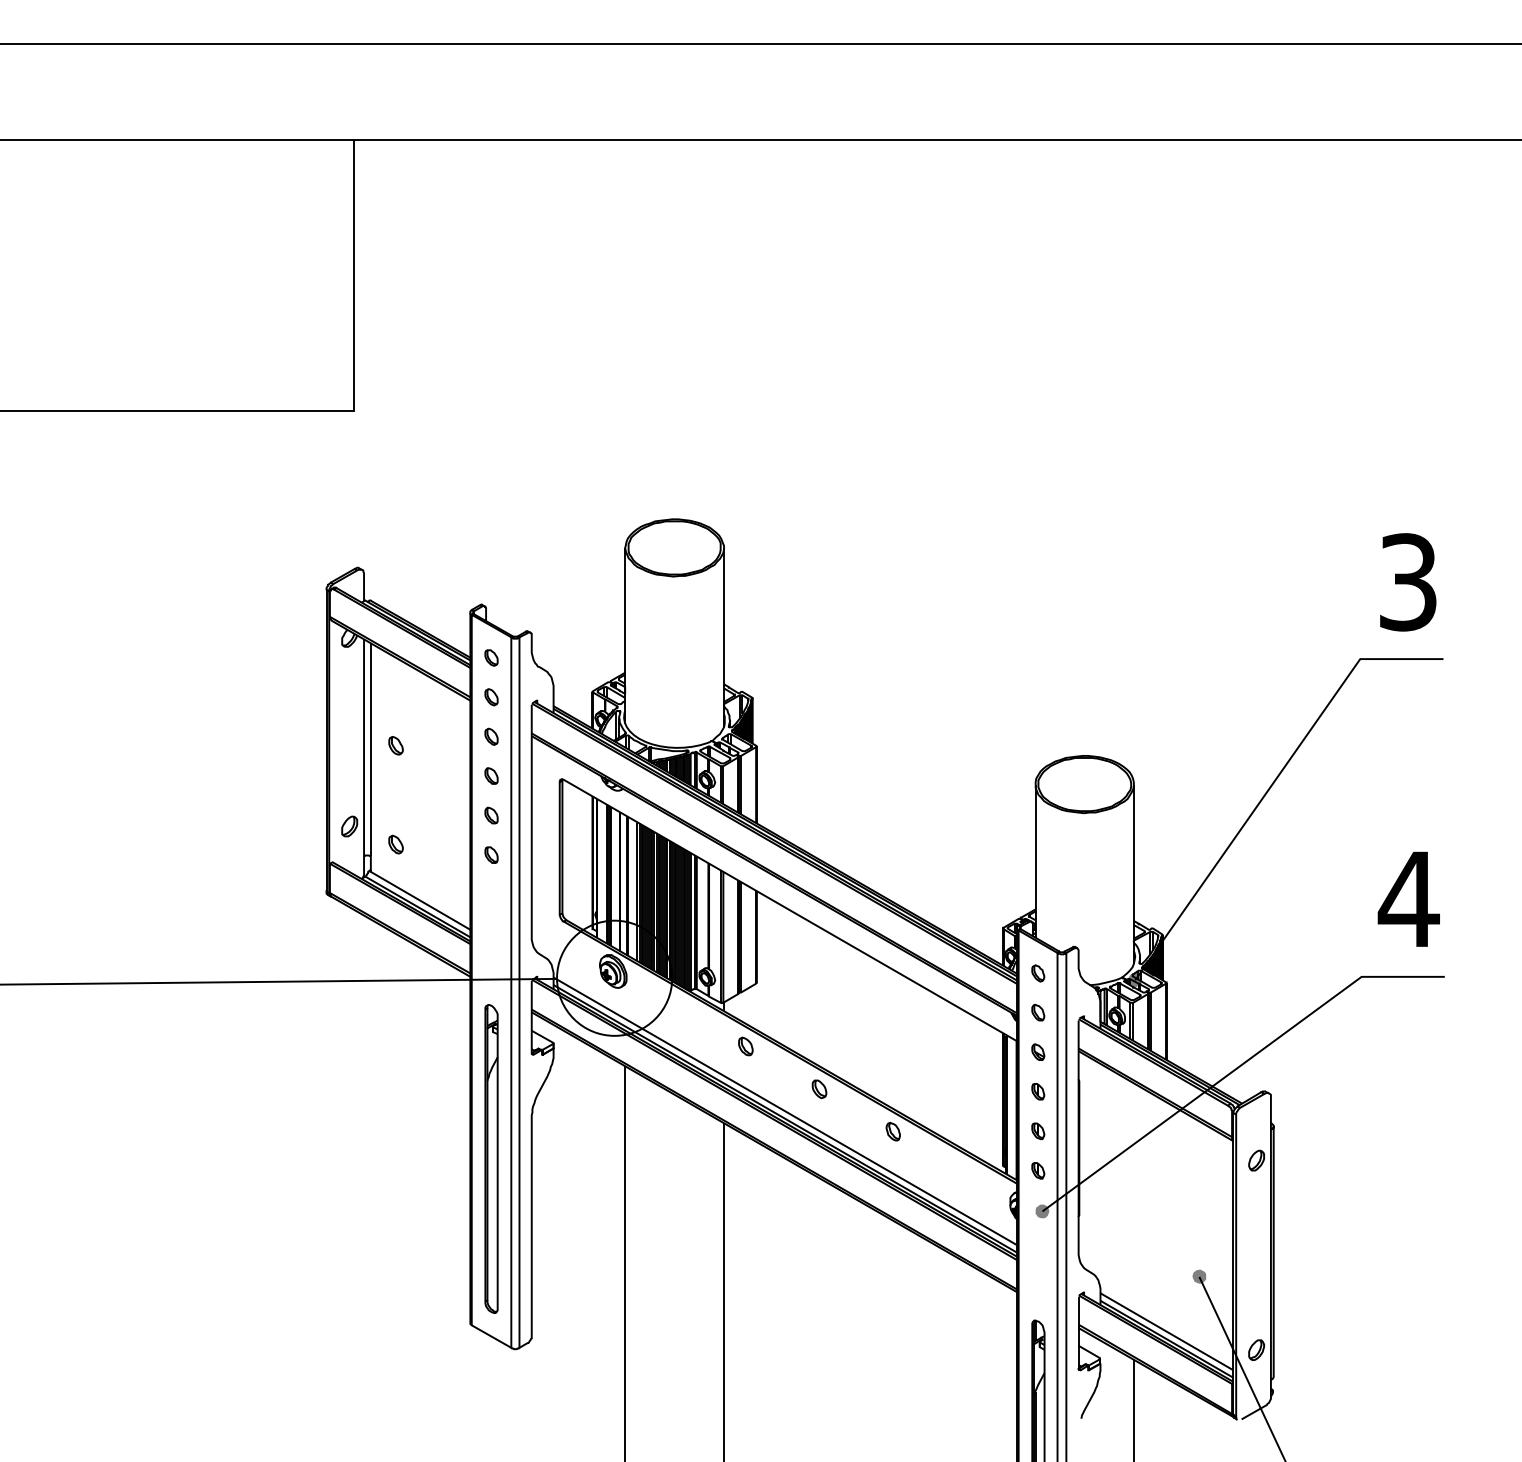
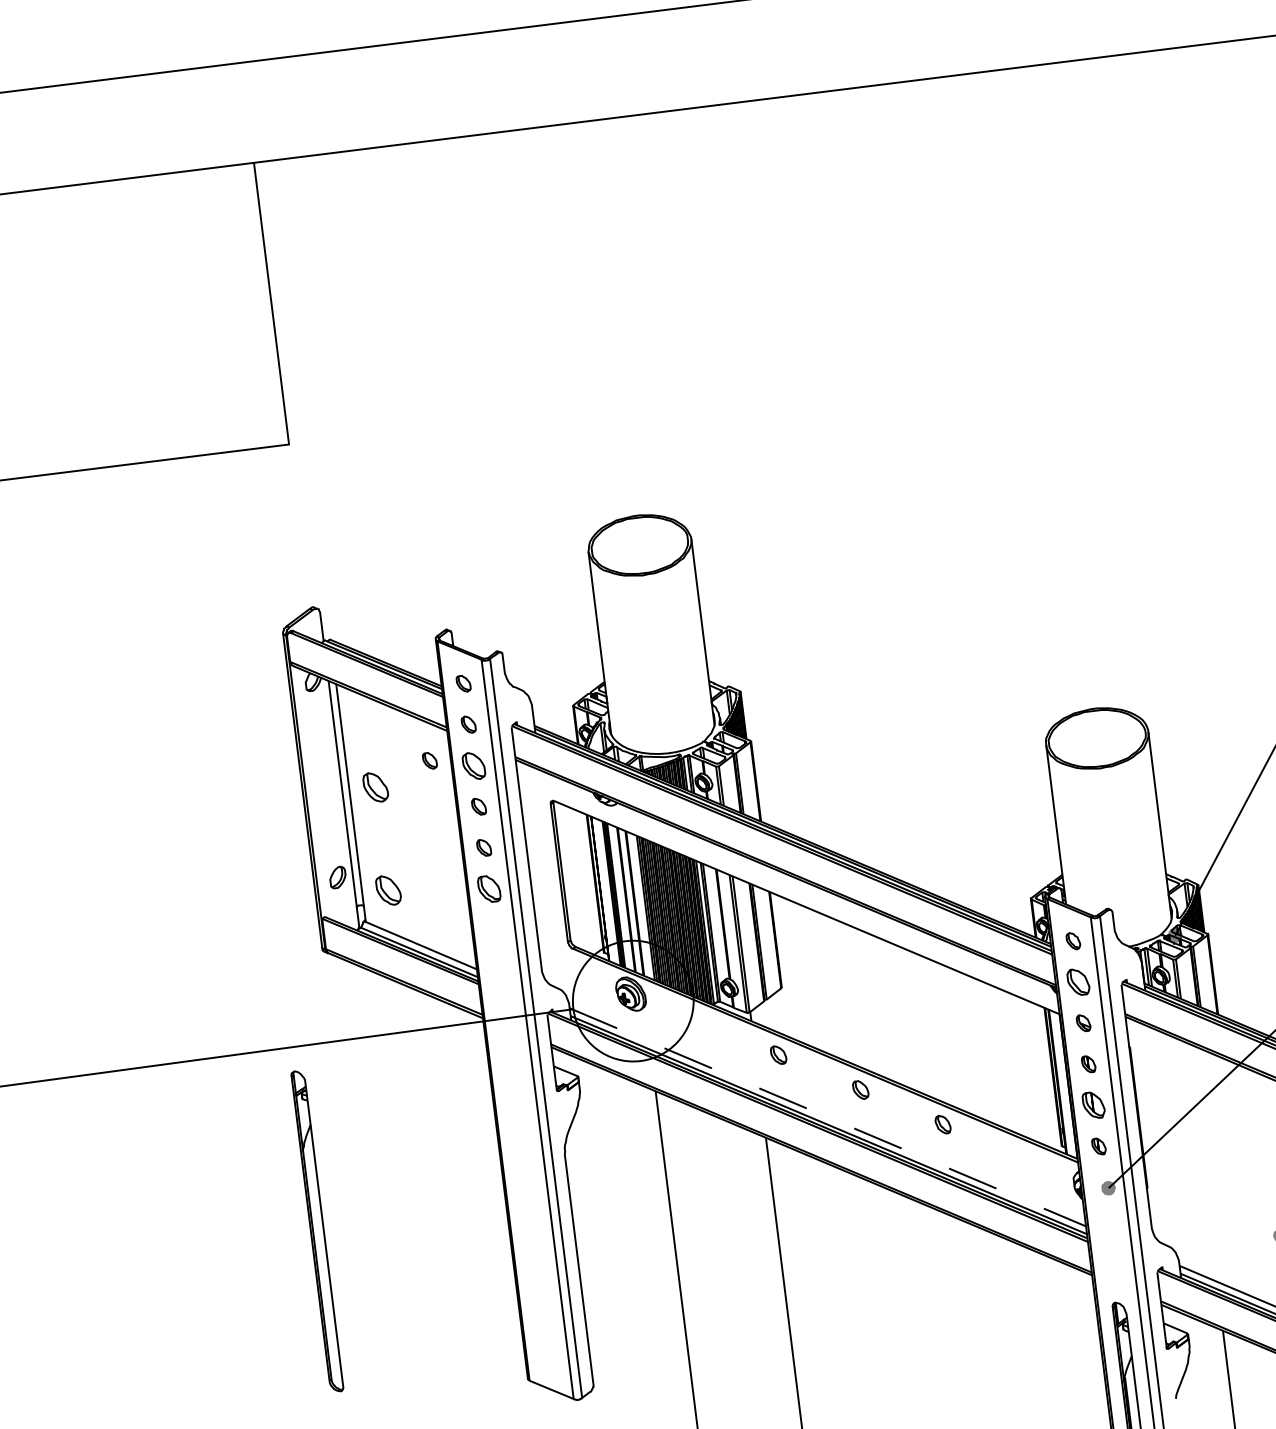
part: (450, 726) -> (429, 760), added
part: (491, 736) -> (473, 765), size x1.6
part: (395, 745) -> (375, 787), size x1.6
part: (395, 844) -> (387, 890), size x1.6
part: (491, 854) -> (489, 888), size x1.6
part: (1038, 1012) -> (1078, 981), size x1.6
line: (785, 1111) -> (828, 1117), solid -> dashed
part: (1038, 1131) -> (1094, 1105), size x1.6
part: (491, 1158) -> (317, 1230), moved

